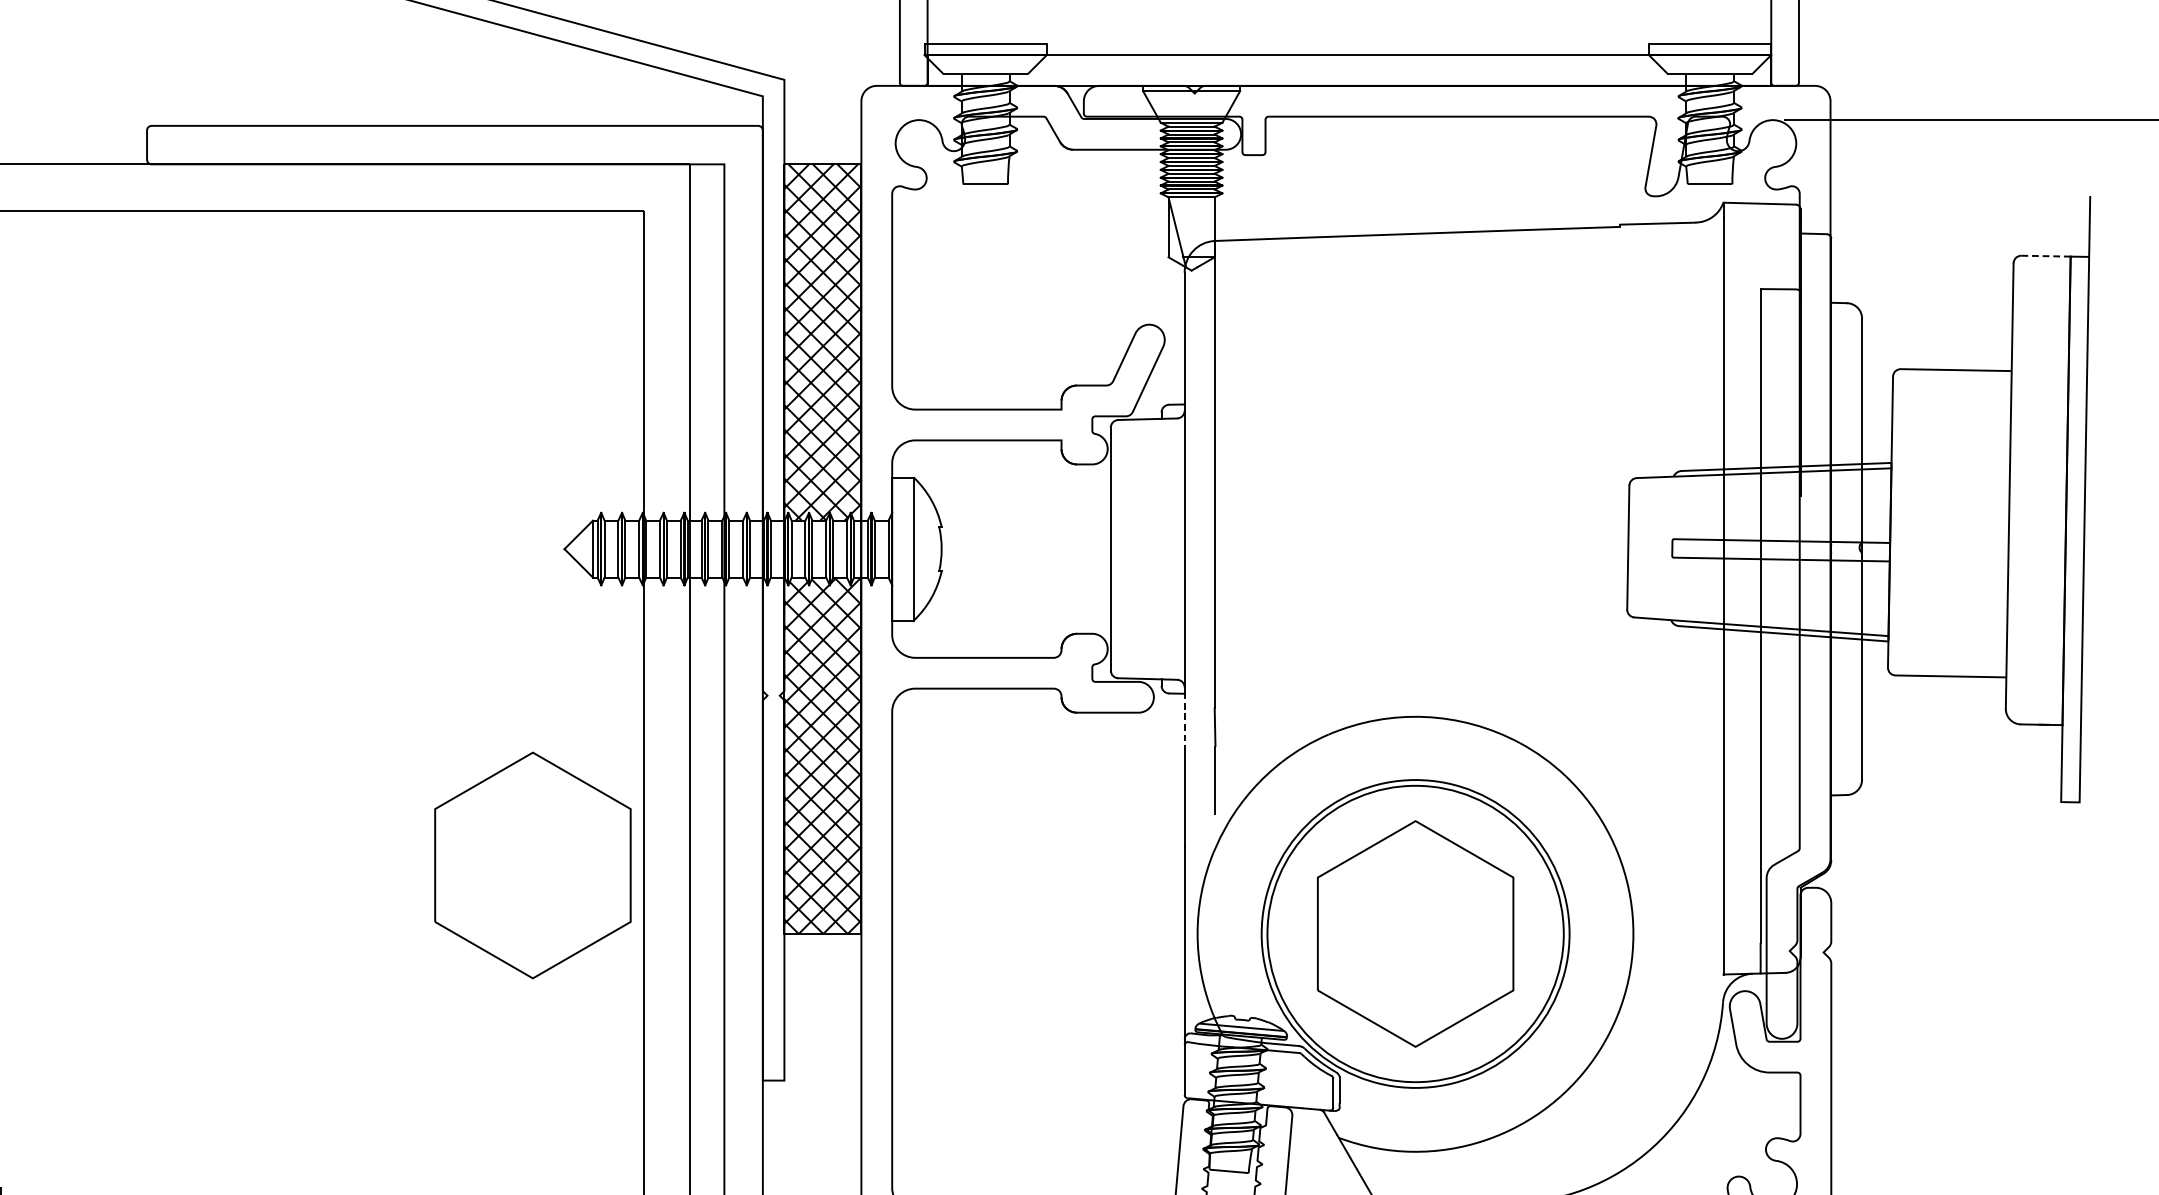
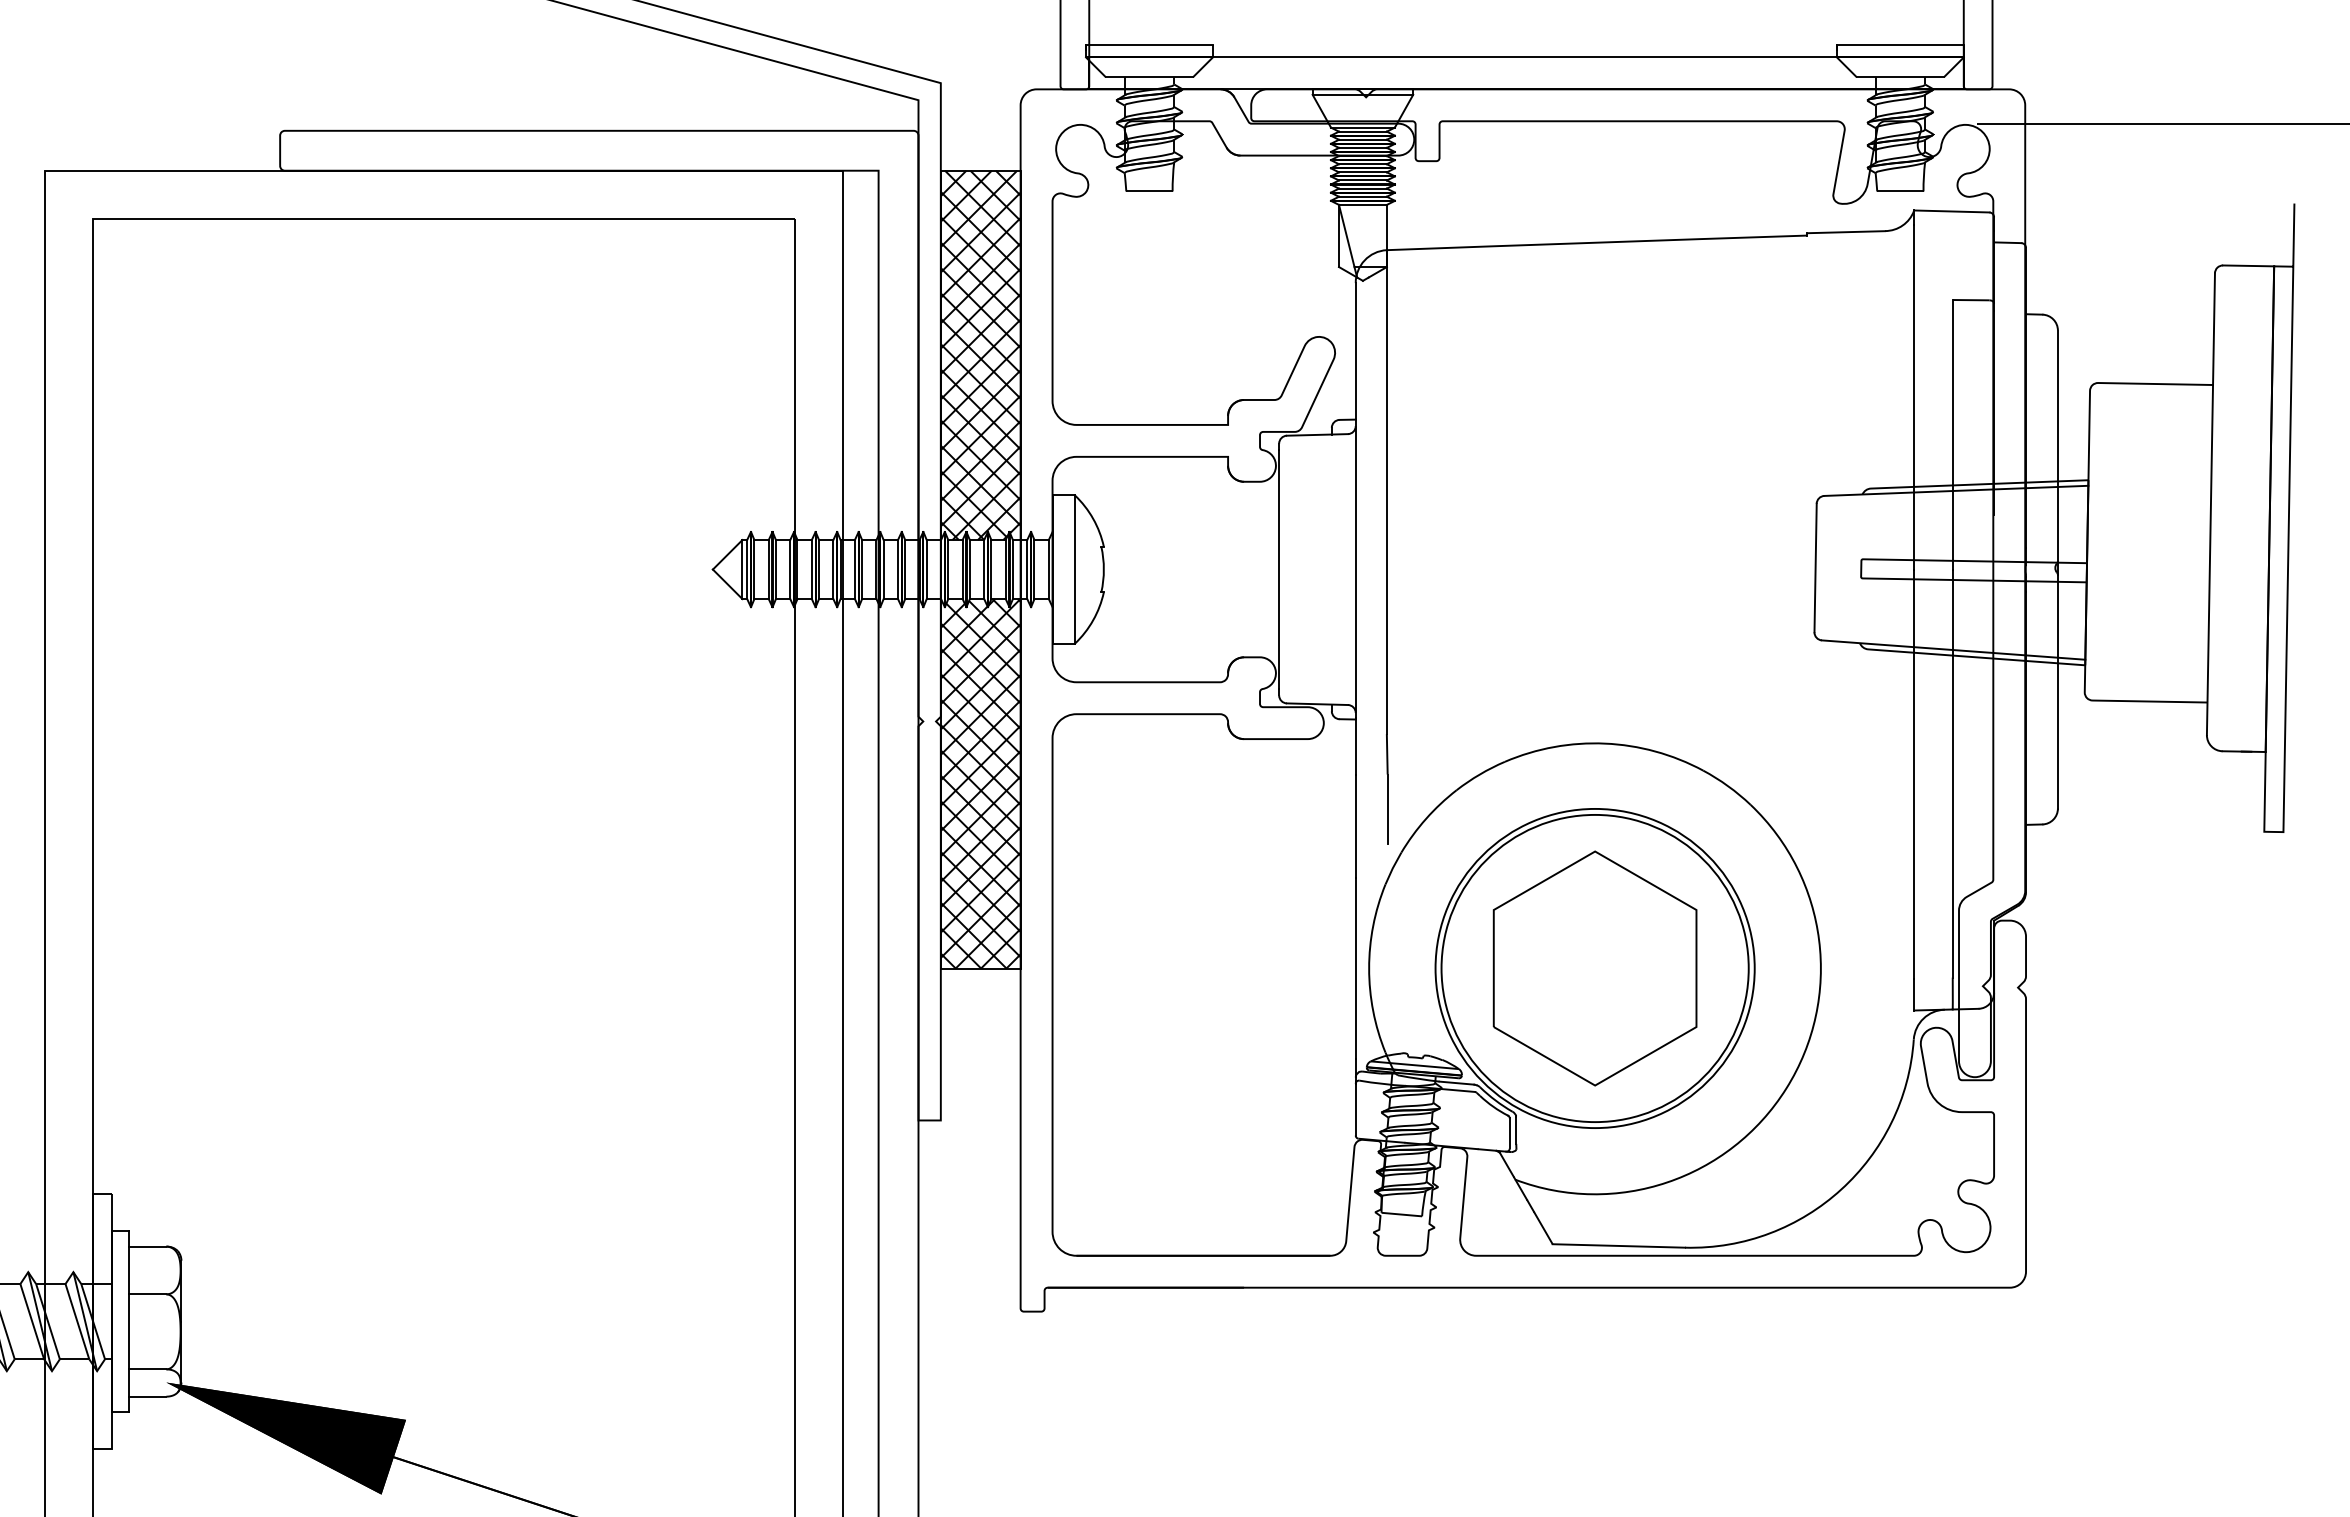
line: (2045, 255) -> (2248, 265), dashed -> solid
line: (1184, 719) -> (1355, 746), dashed -> solid
part: (532, 865) -> (679, 897), removed

